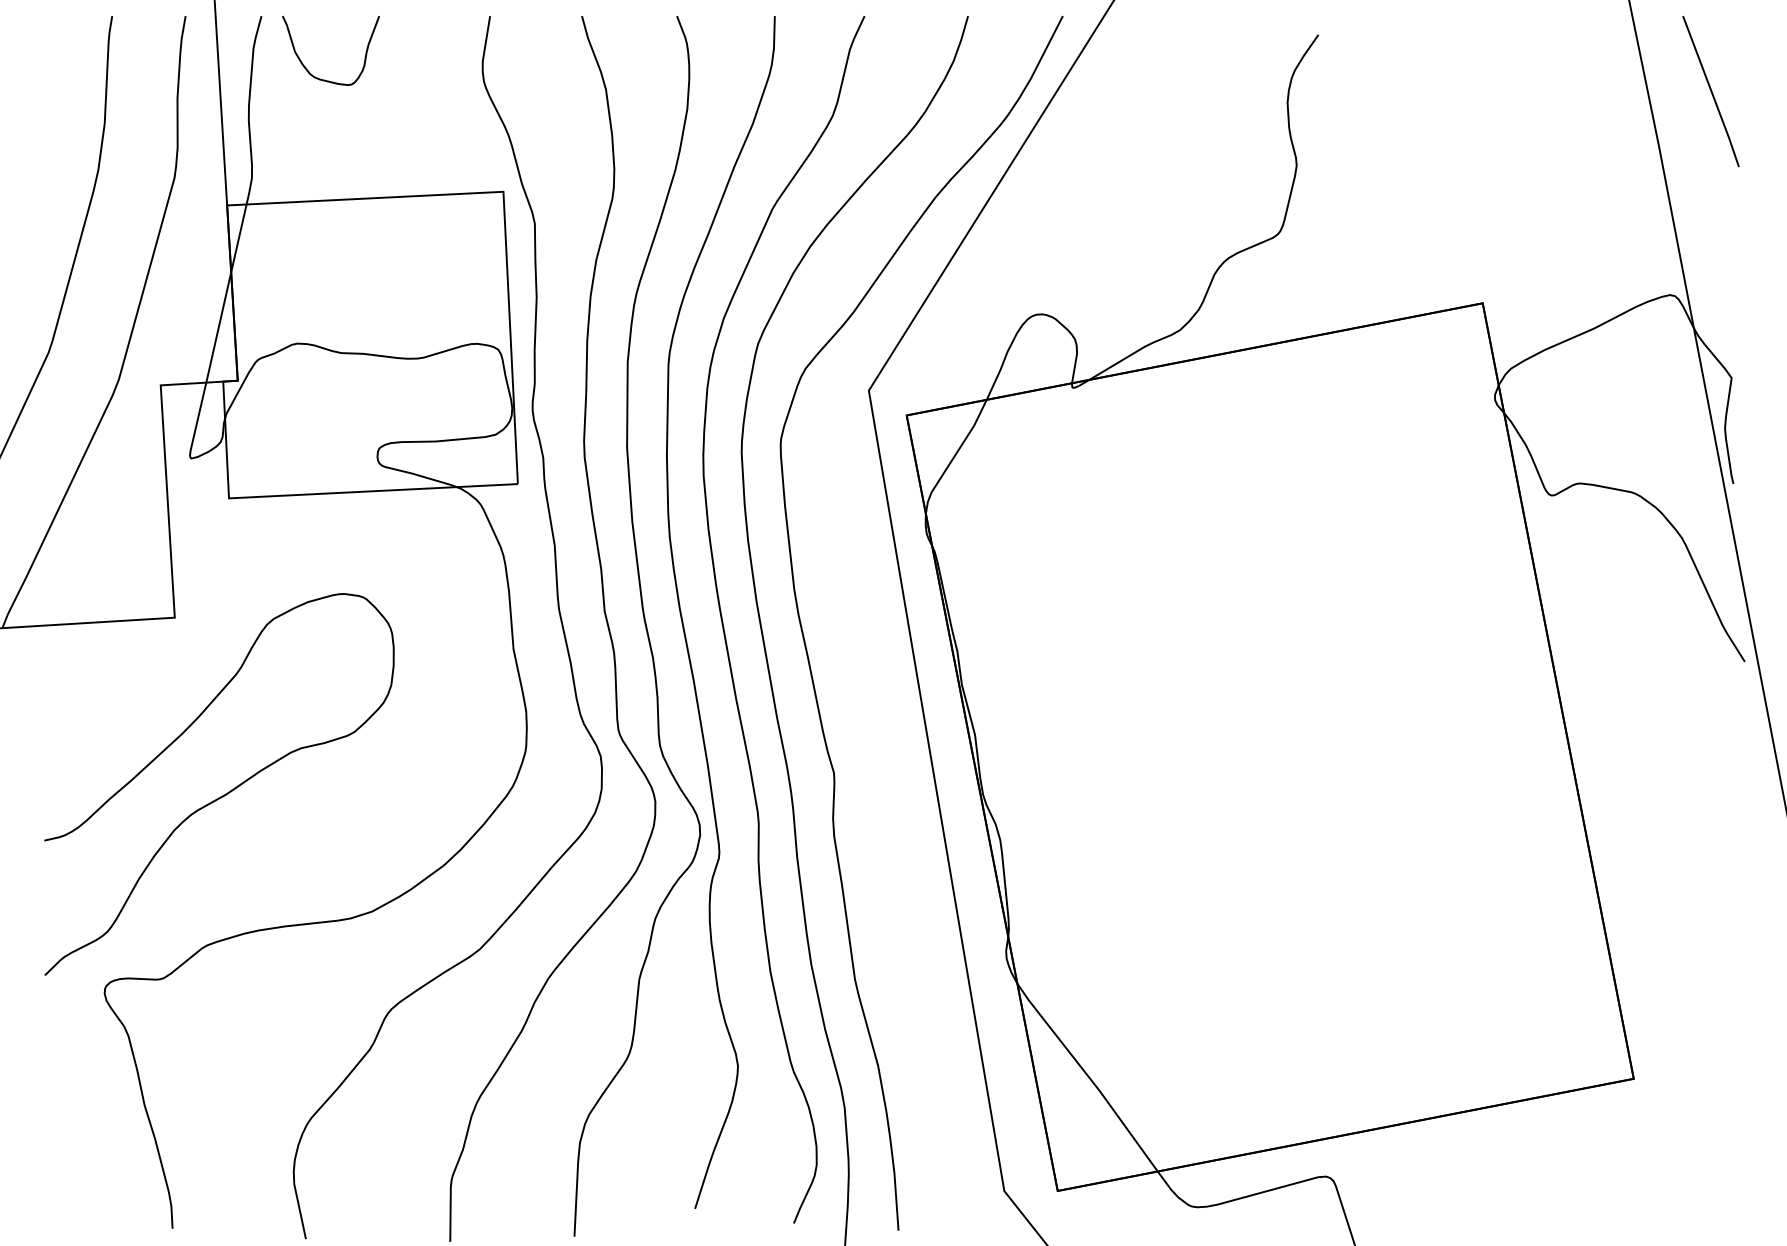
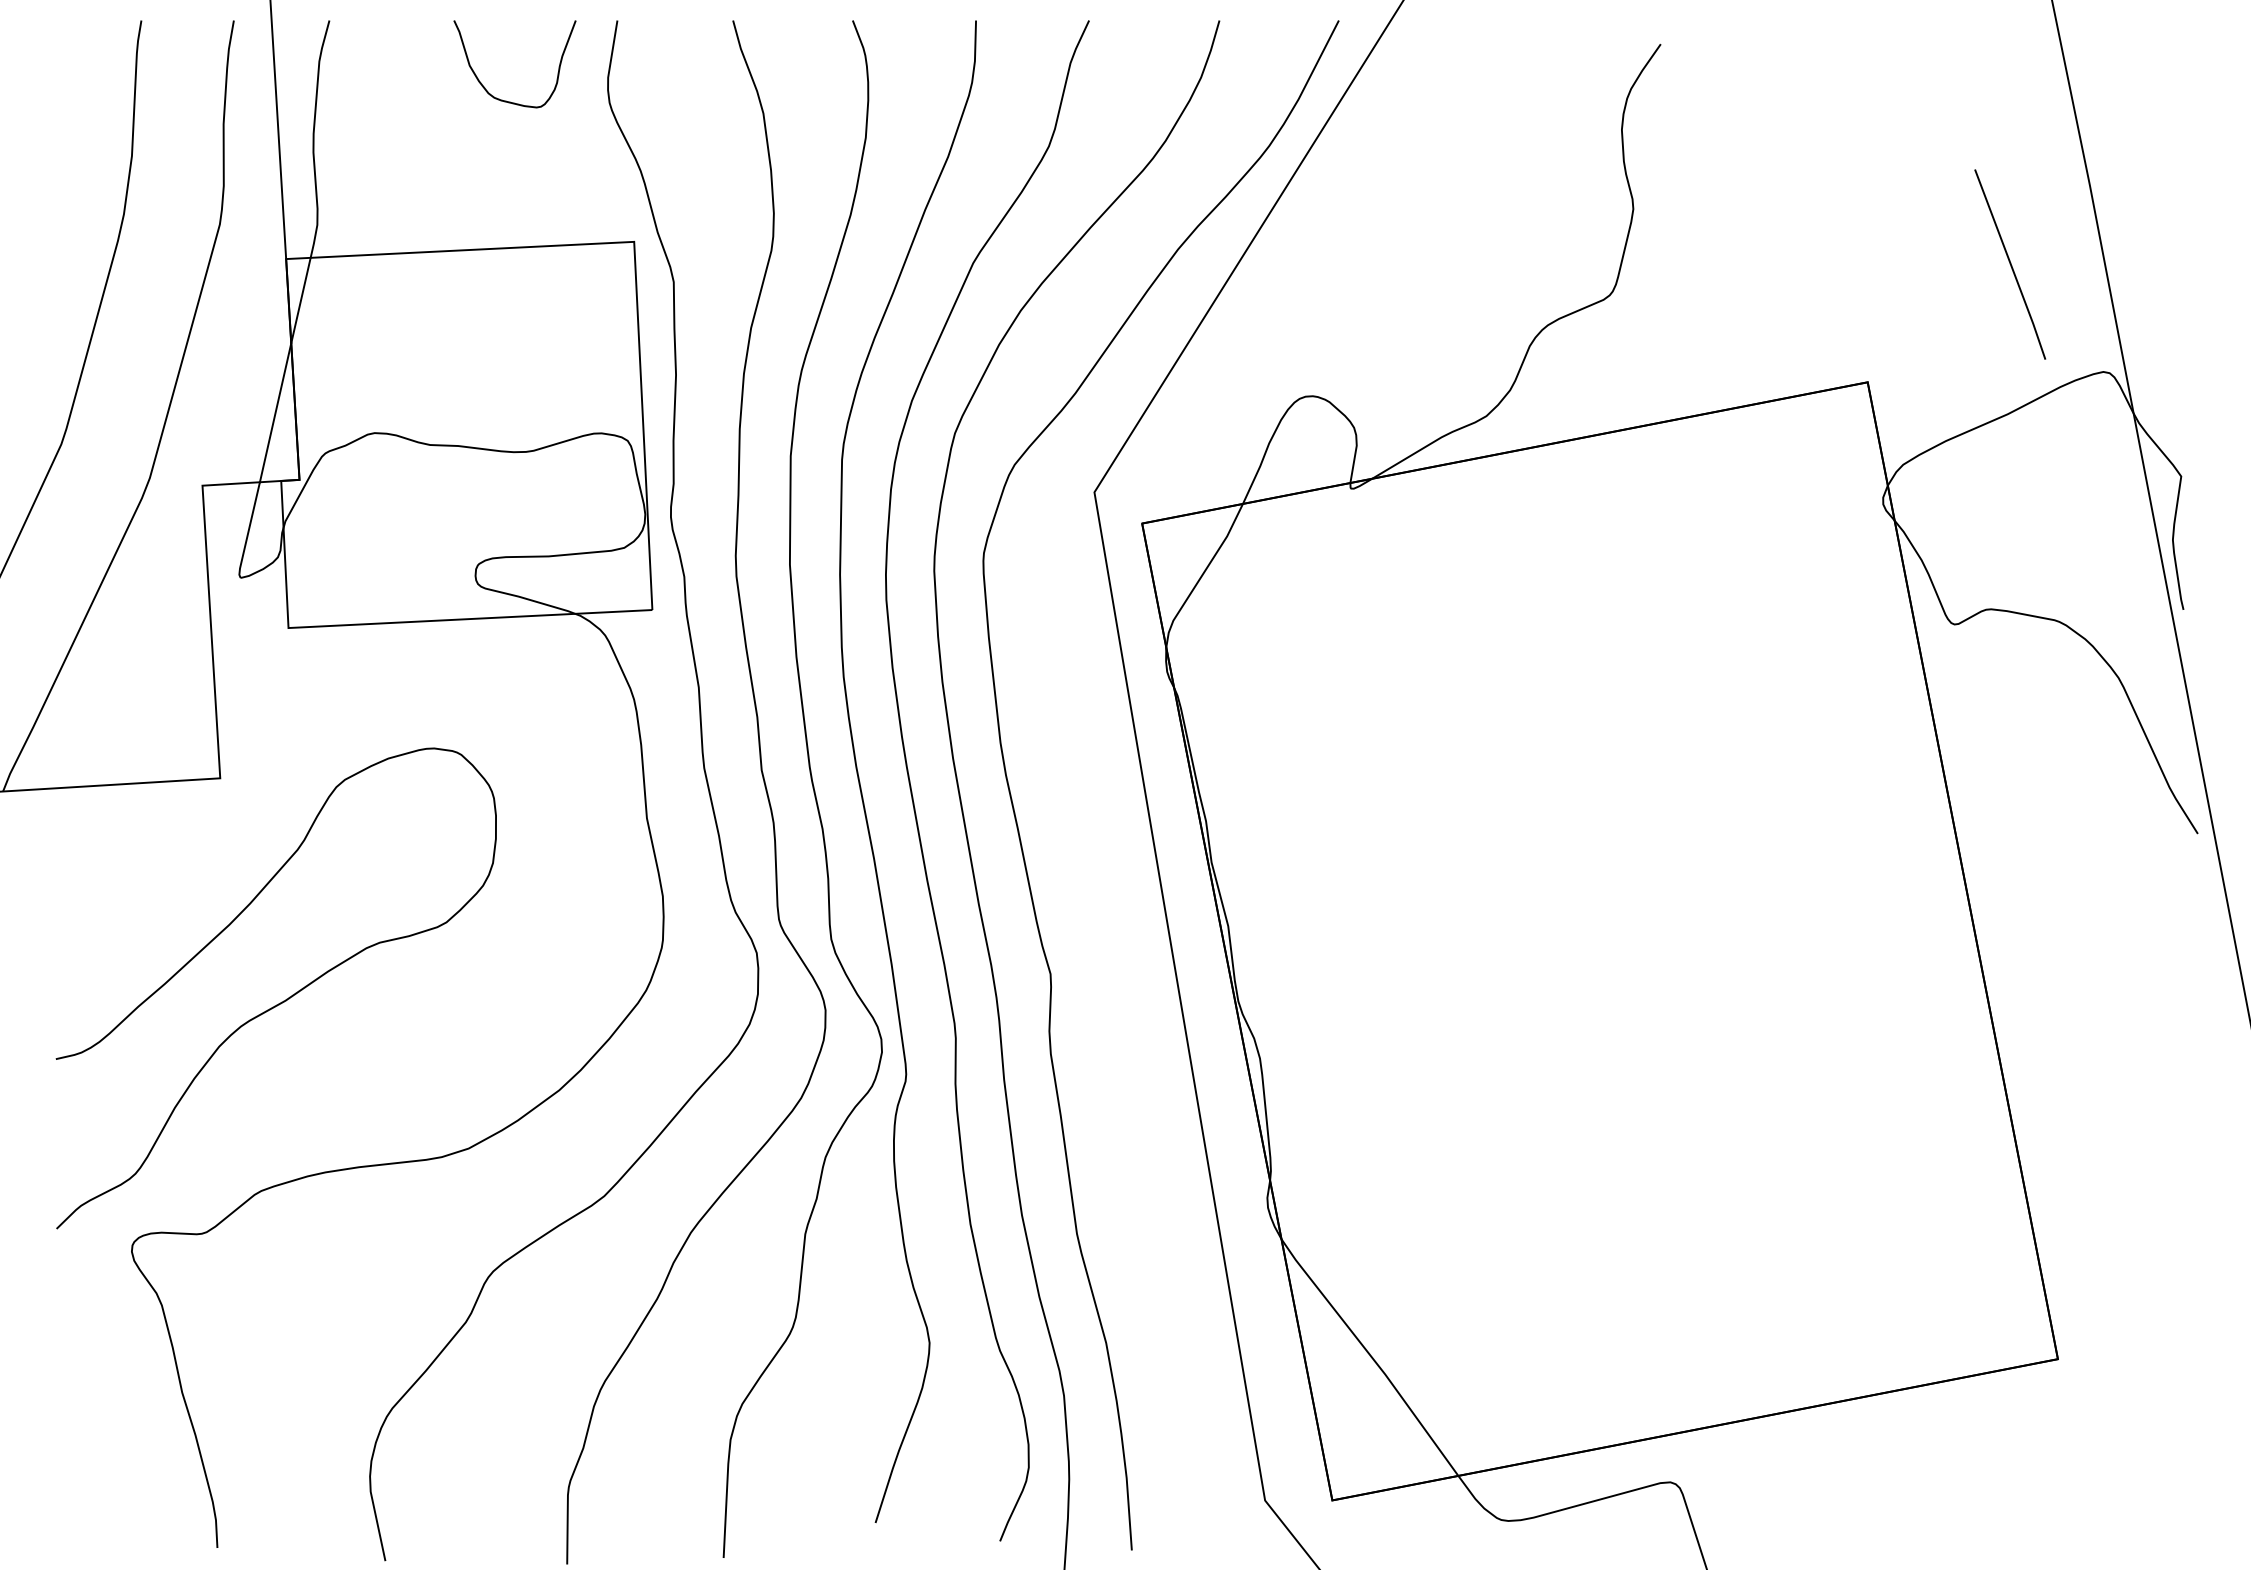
curve: (324, 79) -> (506, 100), moved
line: (1711, 91) -> (2010, 264), moved

